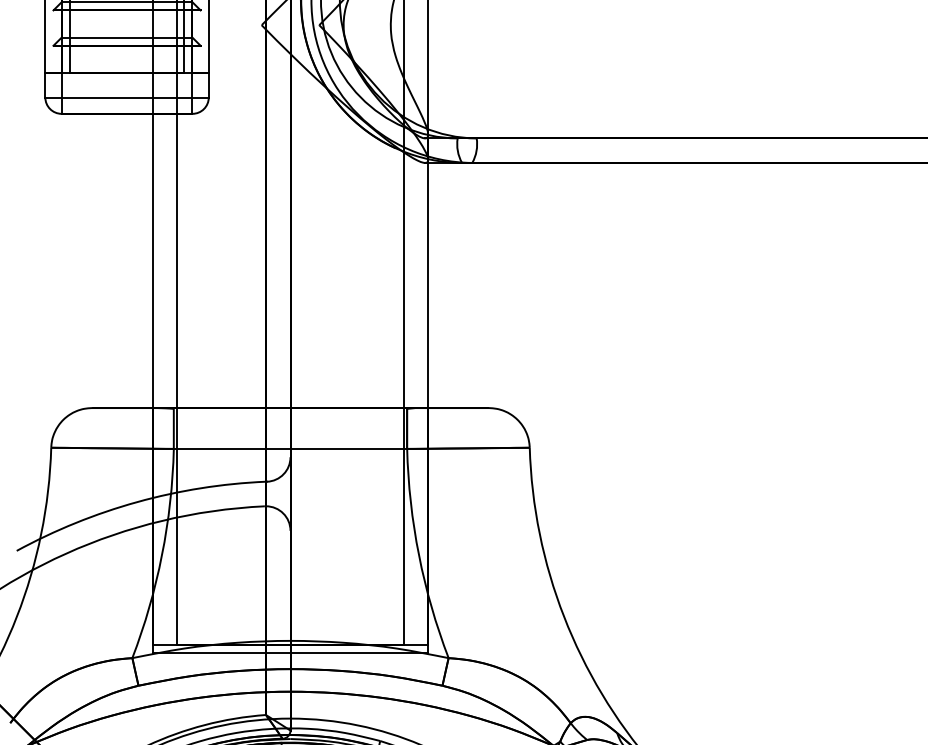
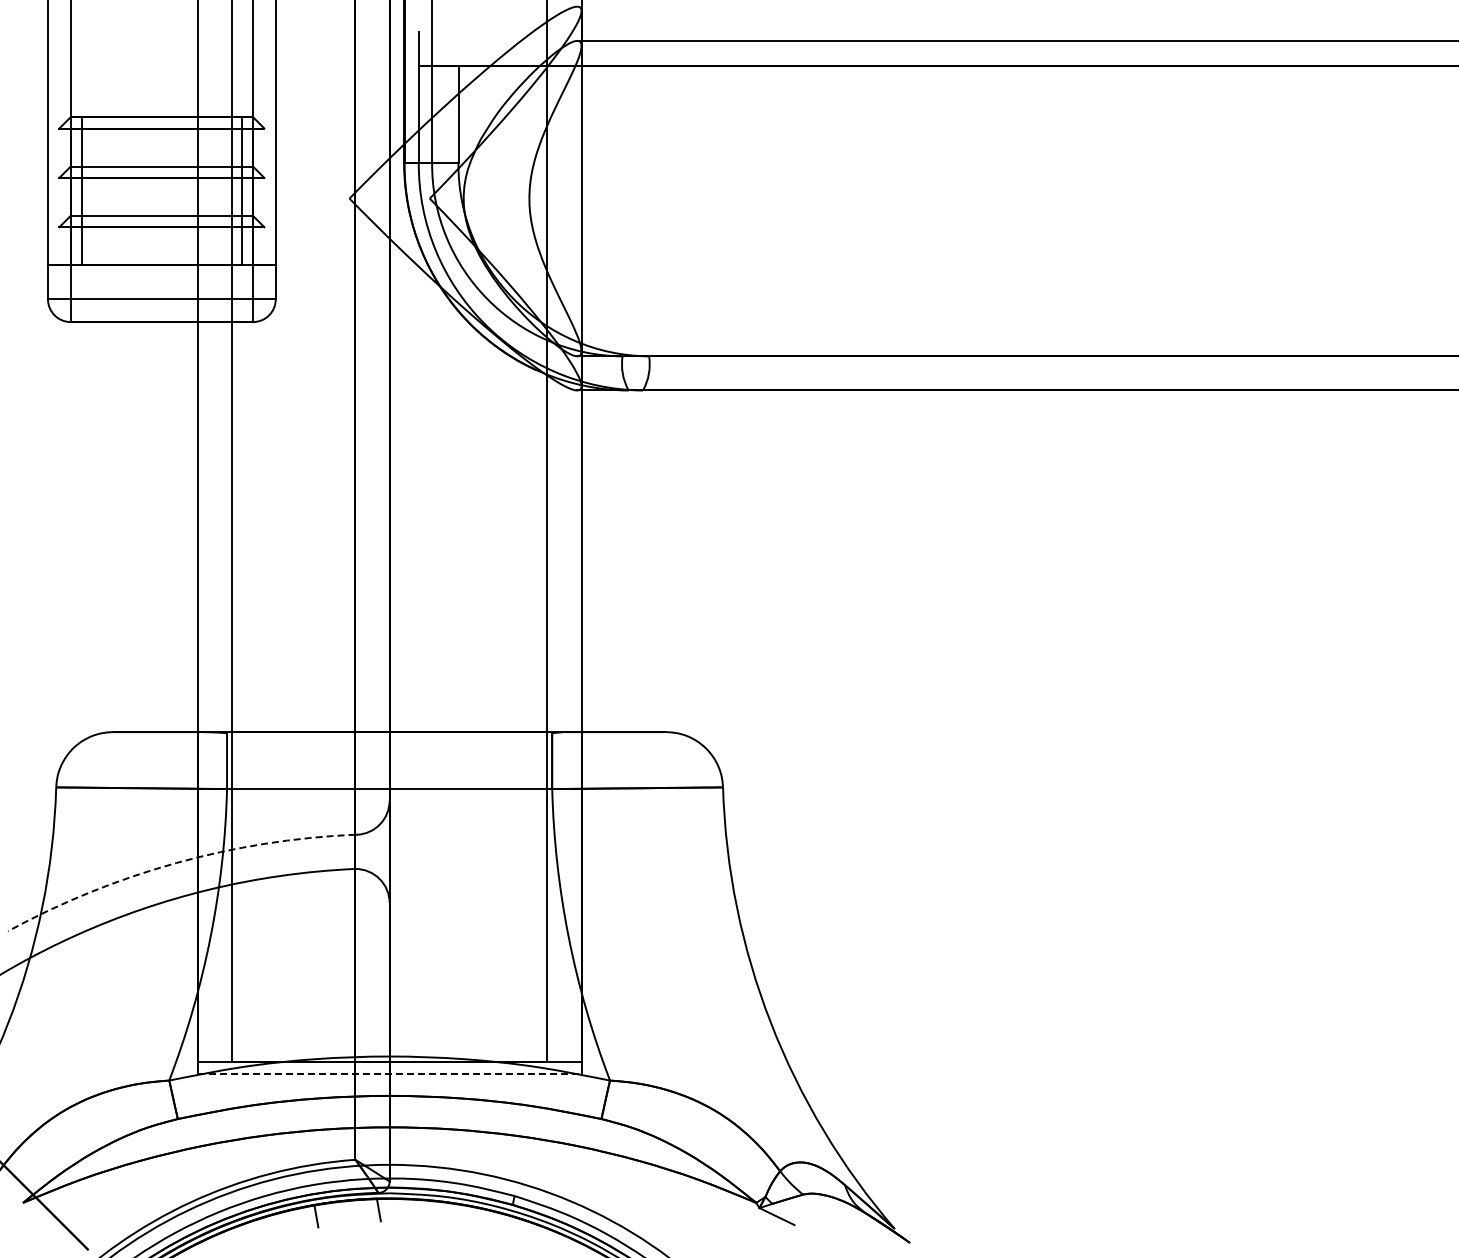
arc: (137, 502) -> (176, 863), solid -> dashed
line: (290, 653) -> (389, 1073), solid -> dashed

